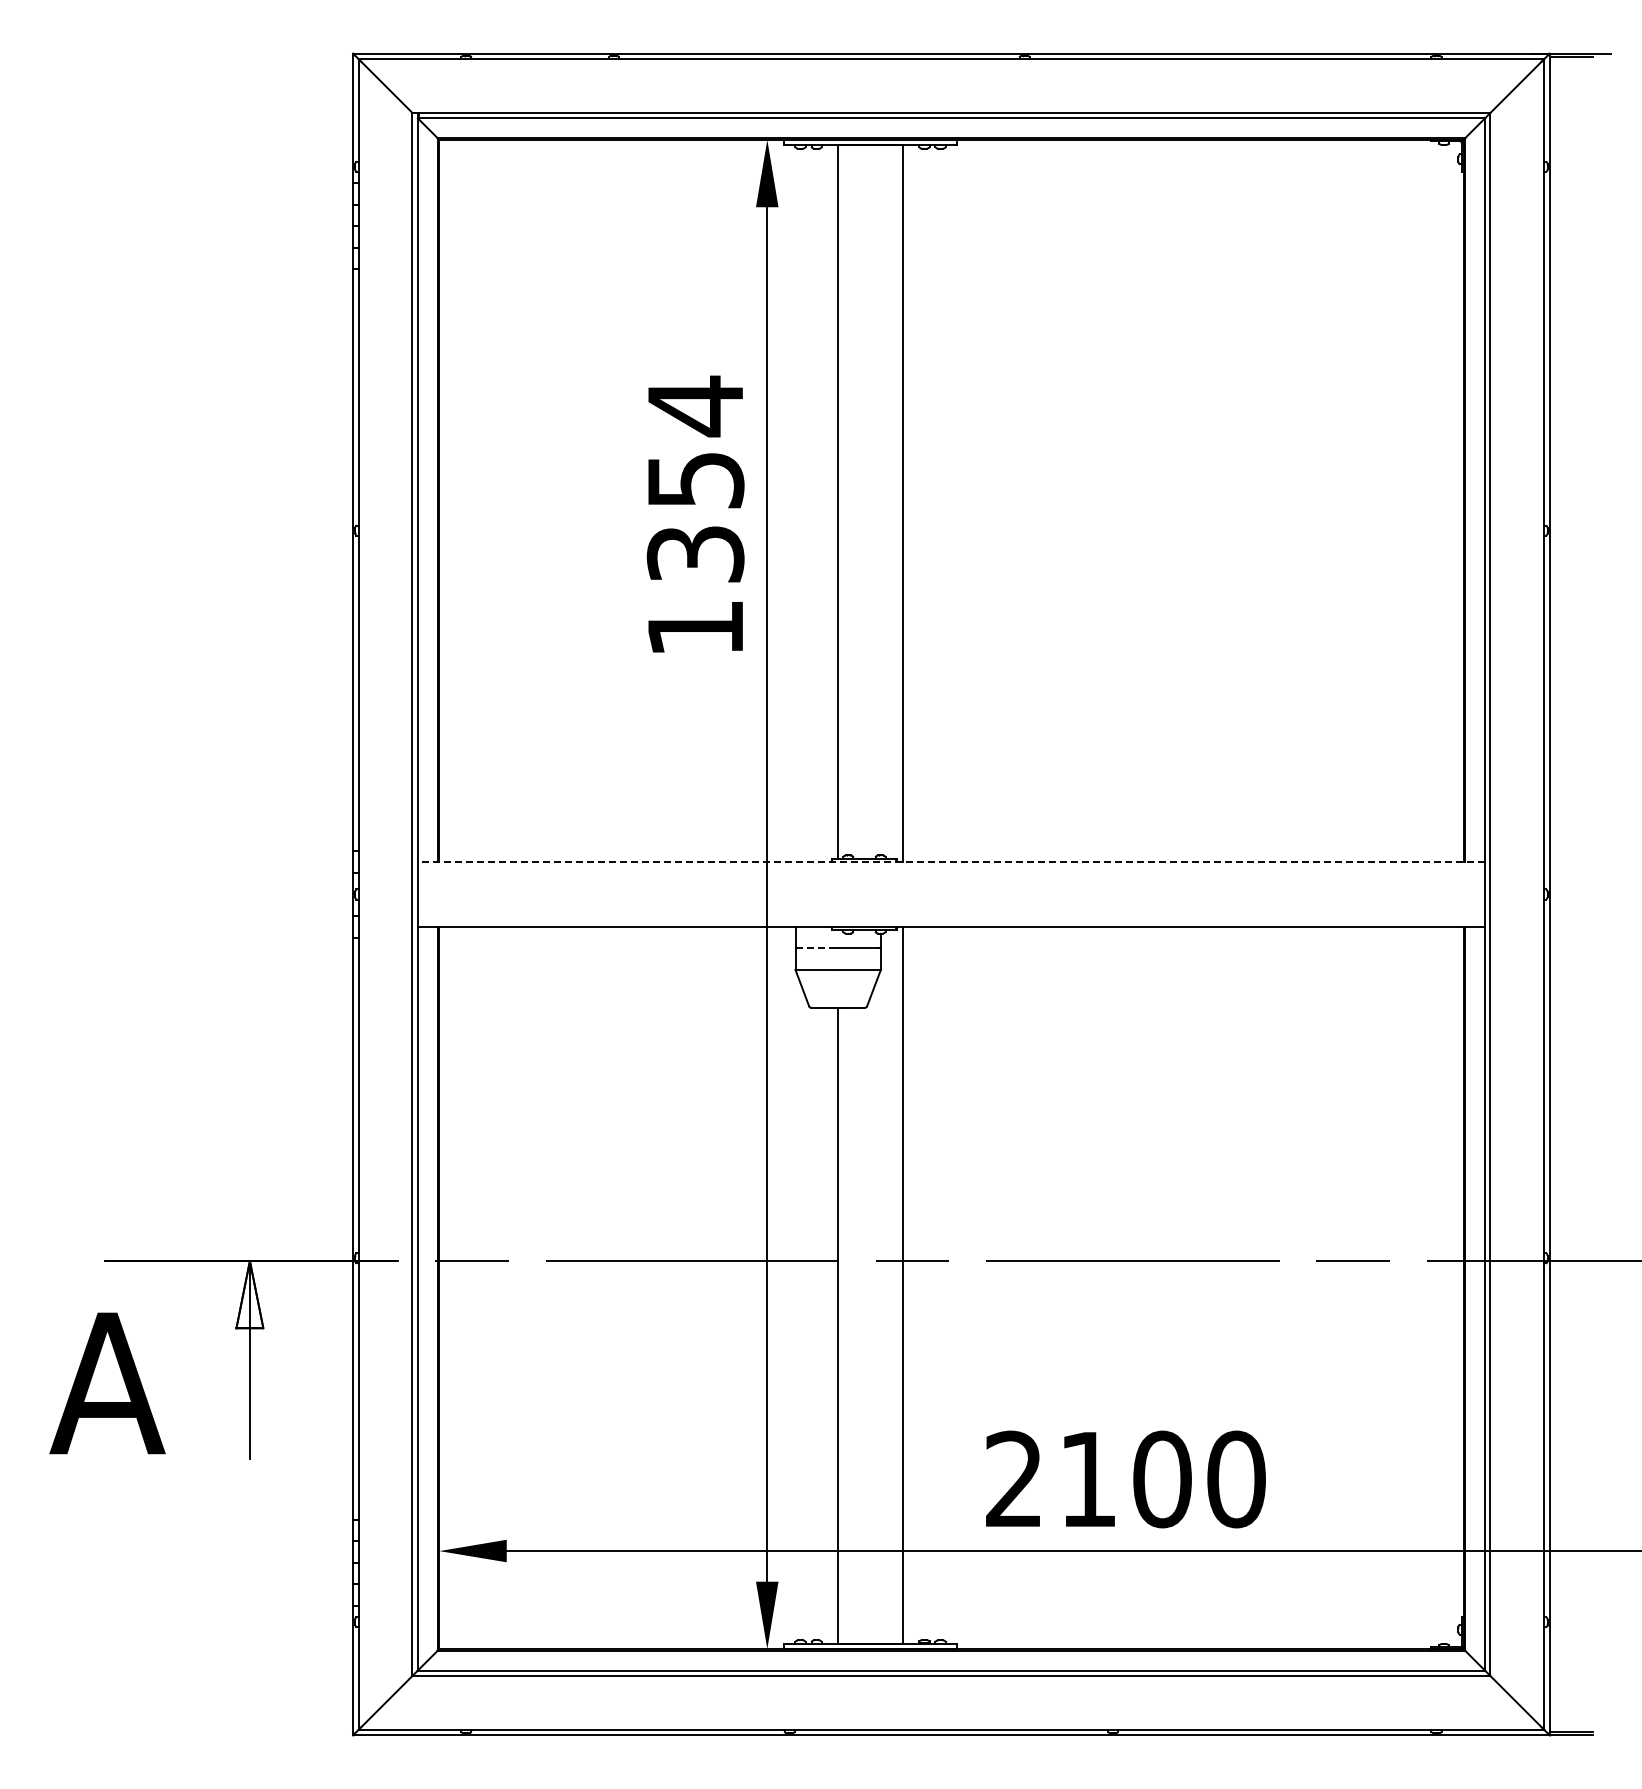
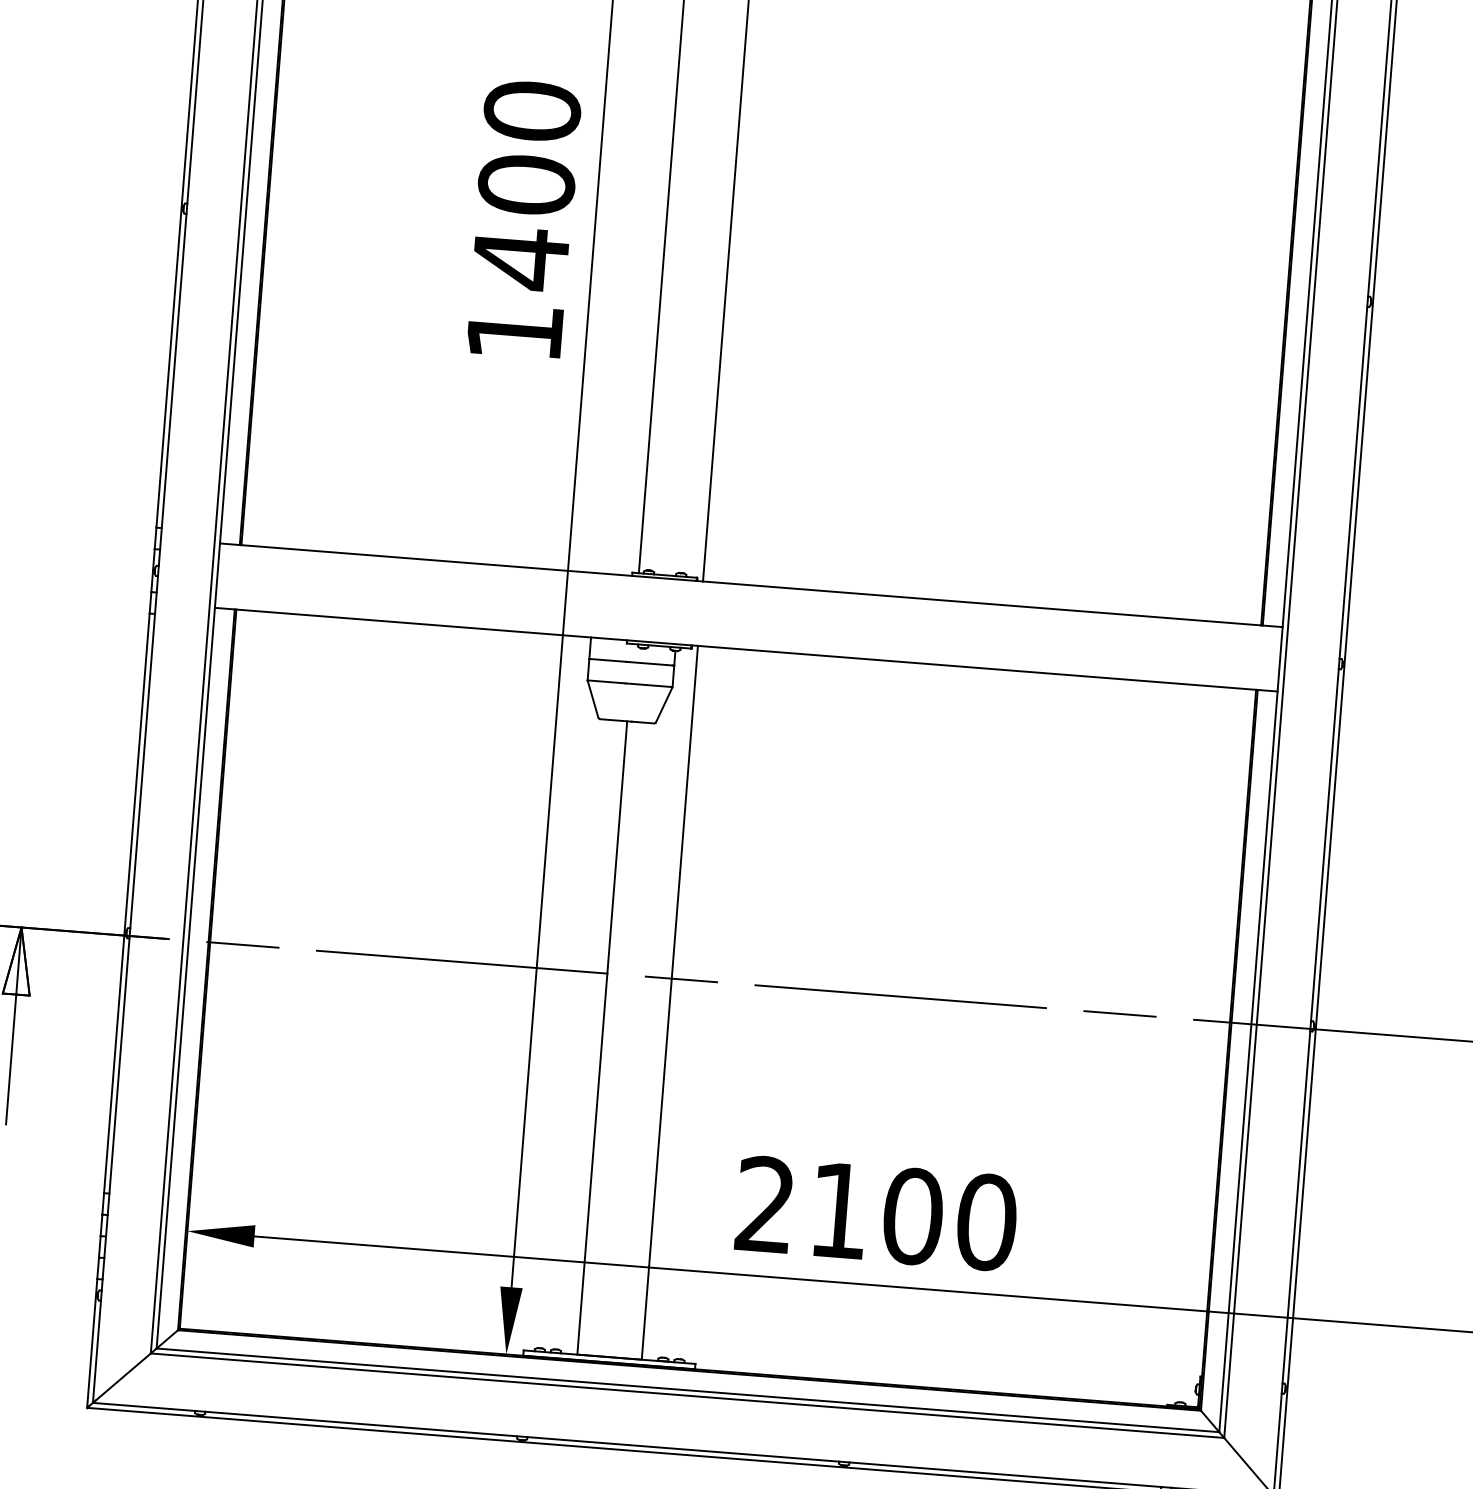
text: (695, 480) -> (526, 185), 1354 -> 1400
line: (951, 862) -> (751, 585), dashed -> solid
line: (814, 948) -> (608, 660), dashed -> solid

